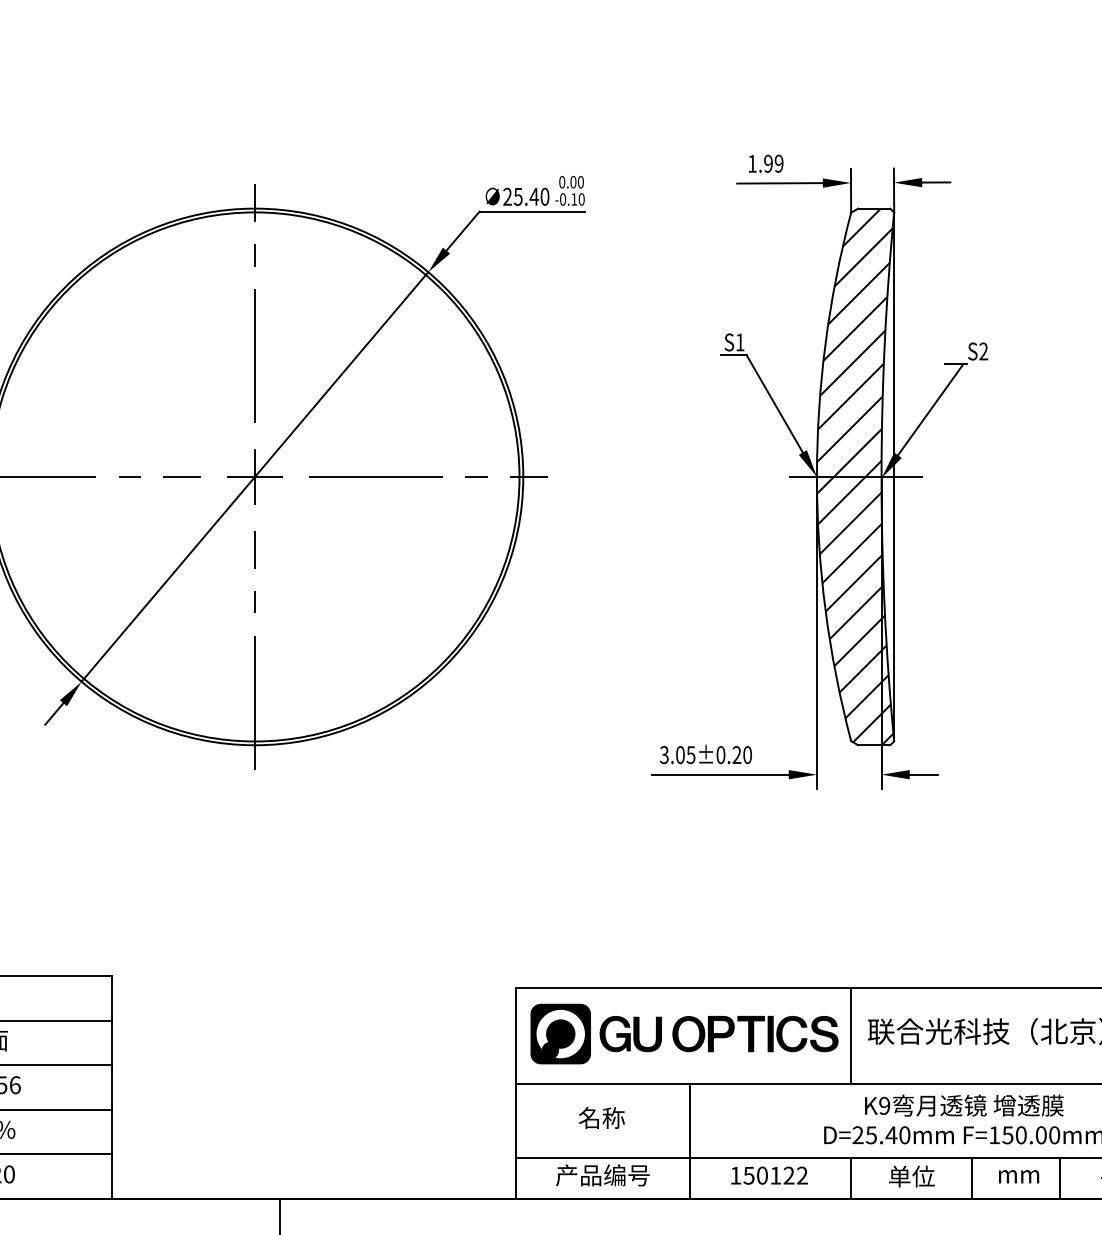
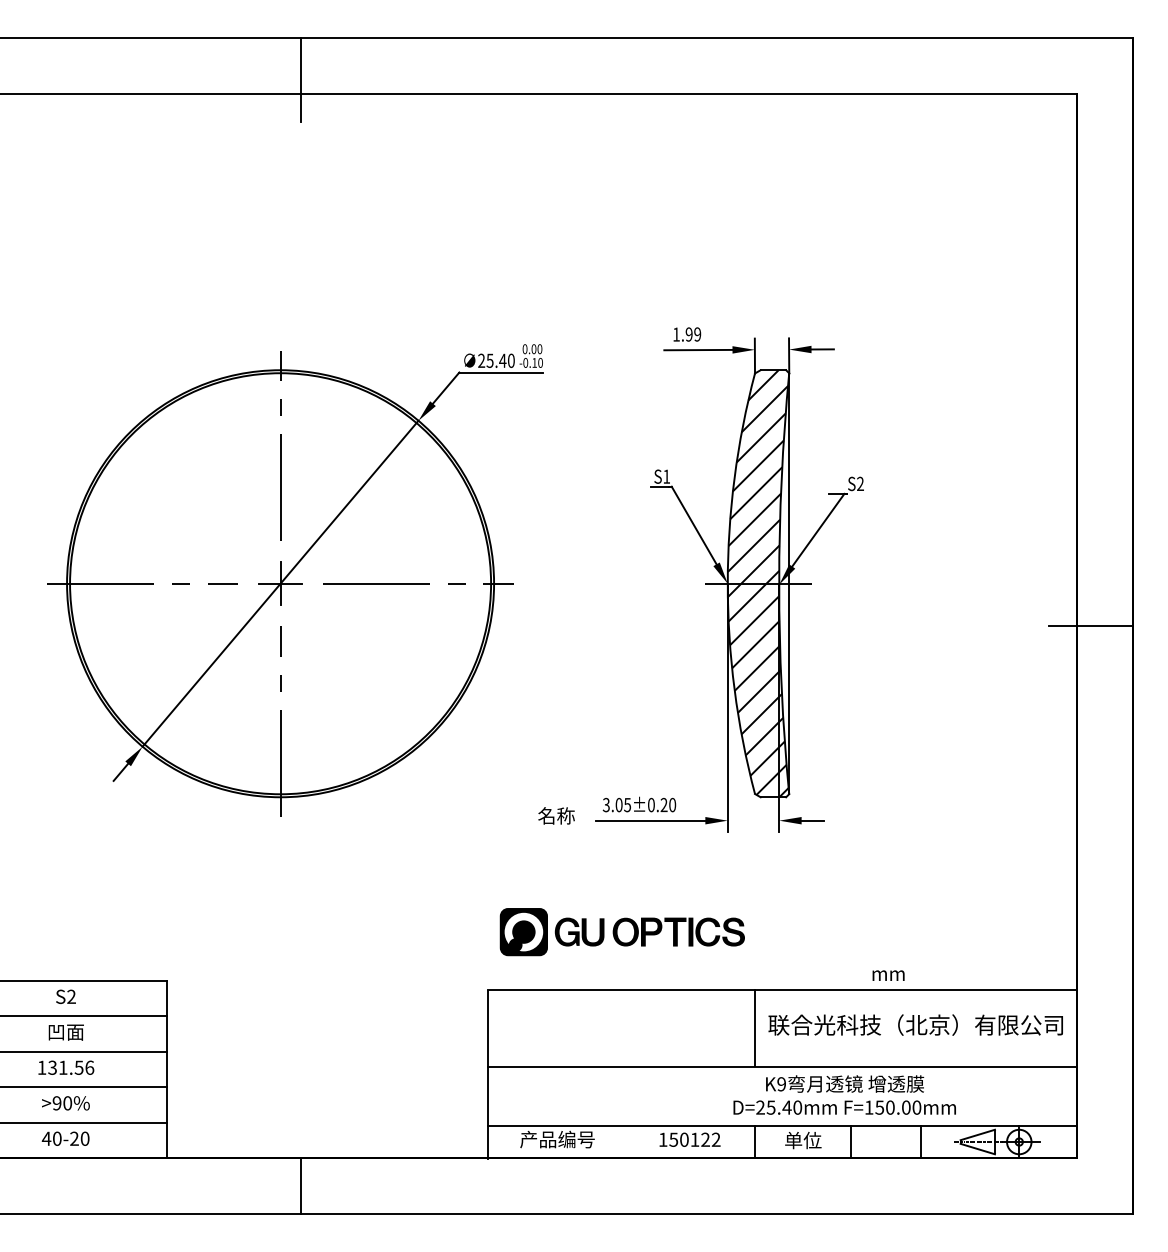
part: (683, 1034) -> (621, 932), moved
text: (601, 1117) -> (556, 815), moved
line: (690, 1141) -> (627, 1112), removed
text: (1018, 1176) -> (888, 975), moved

